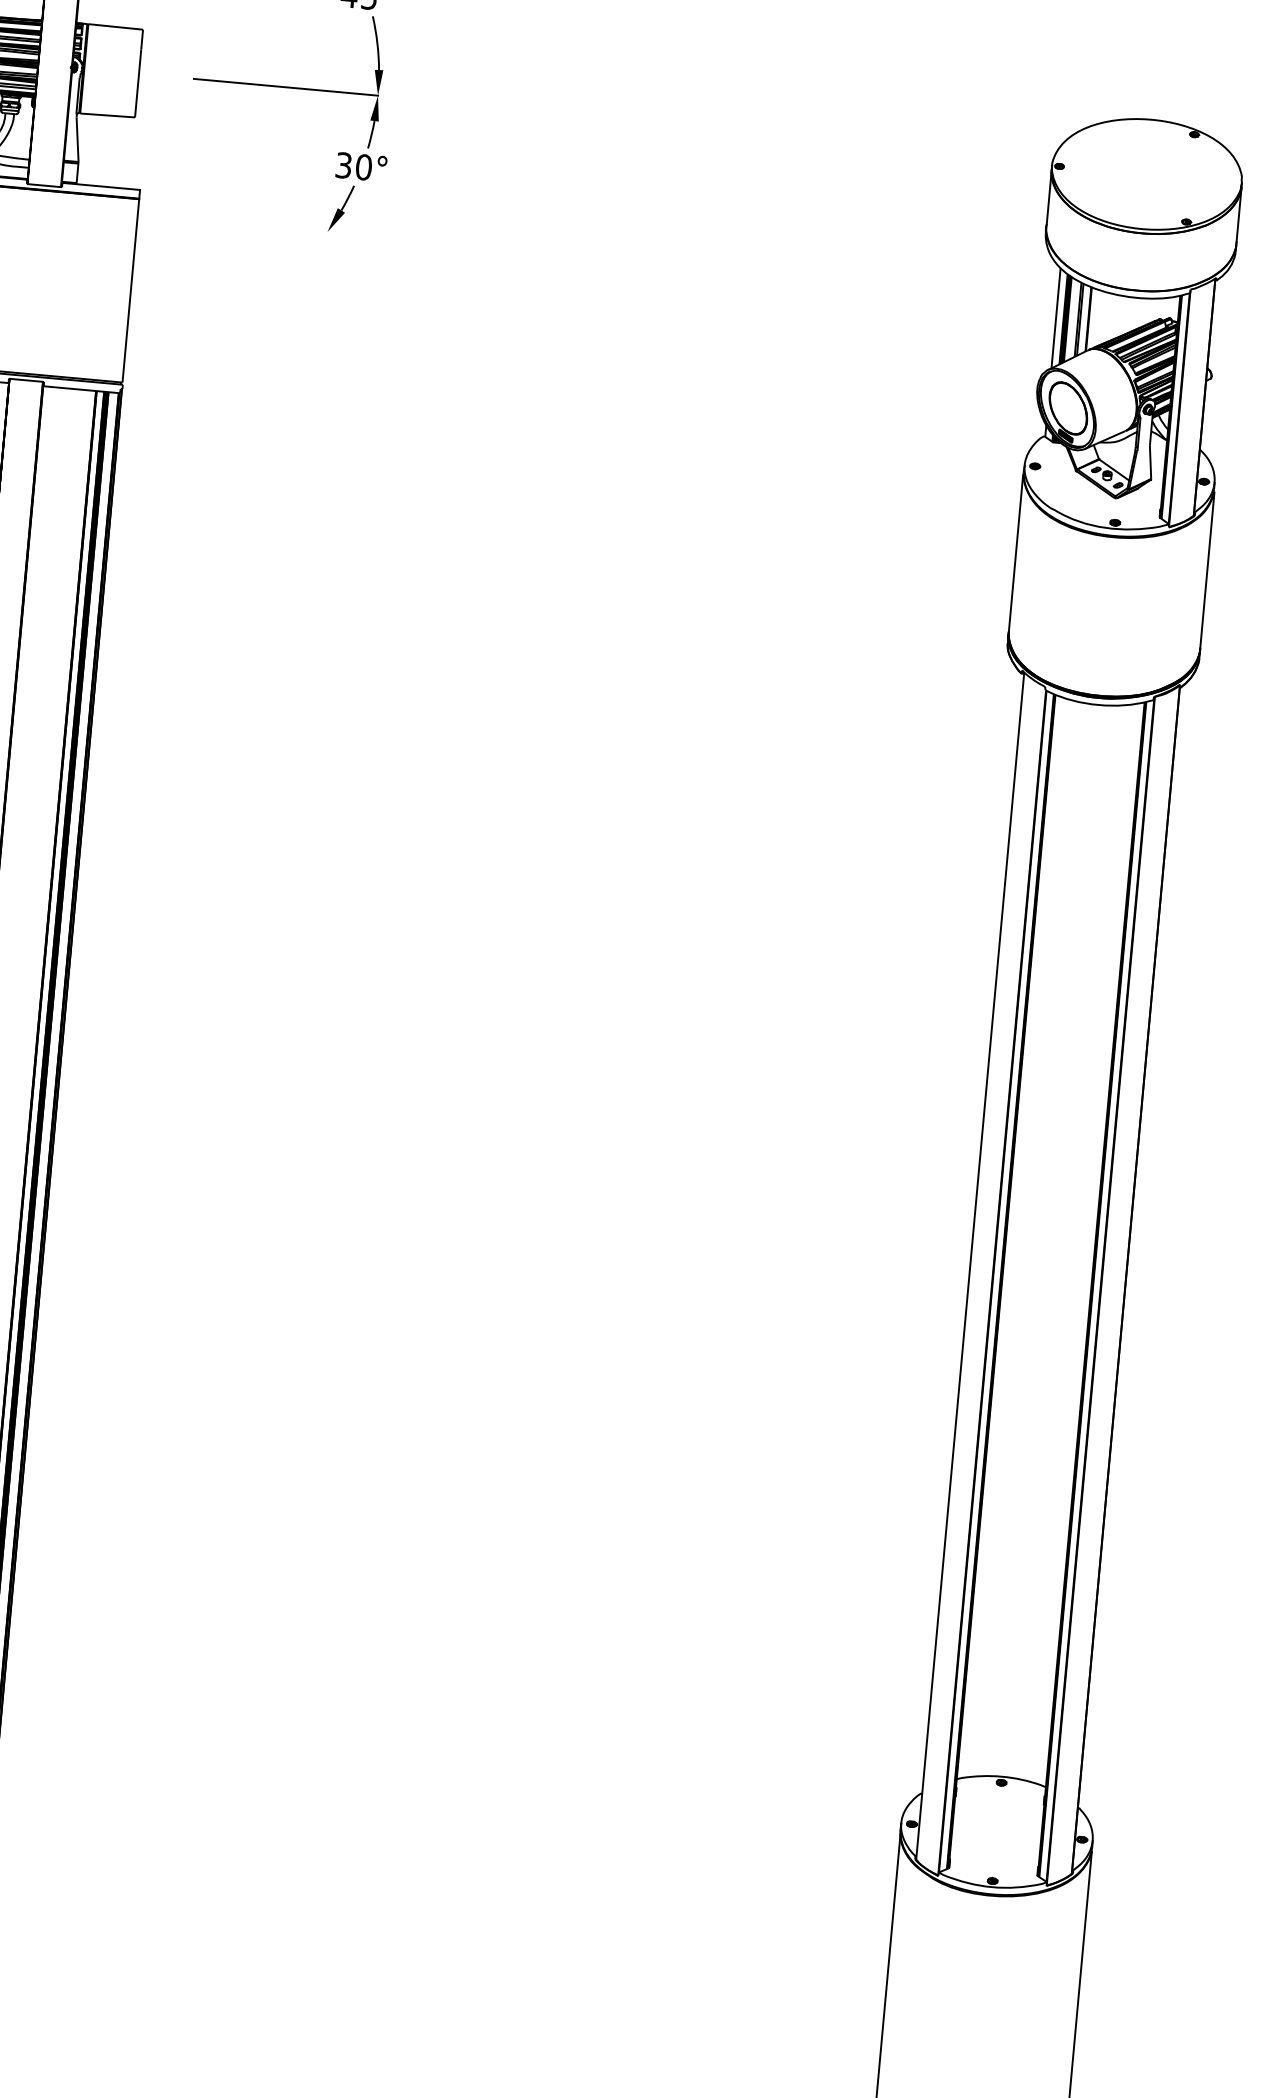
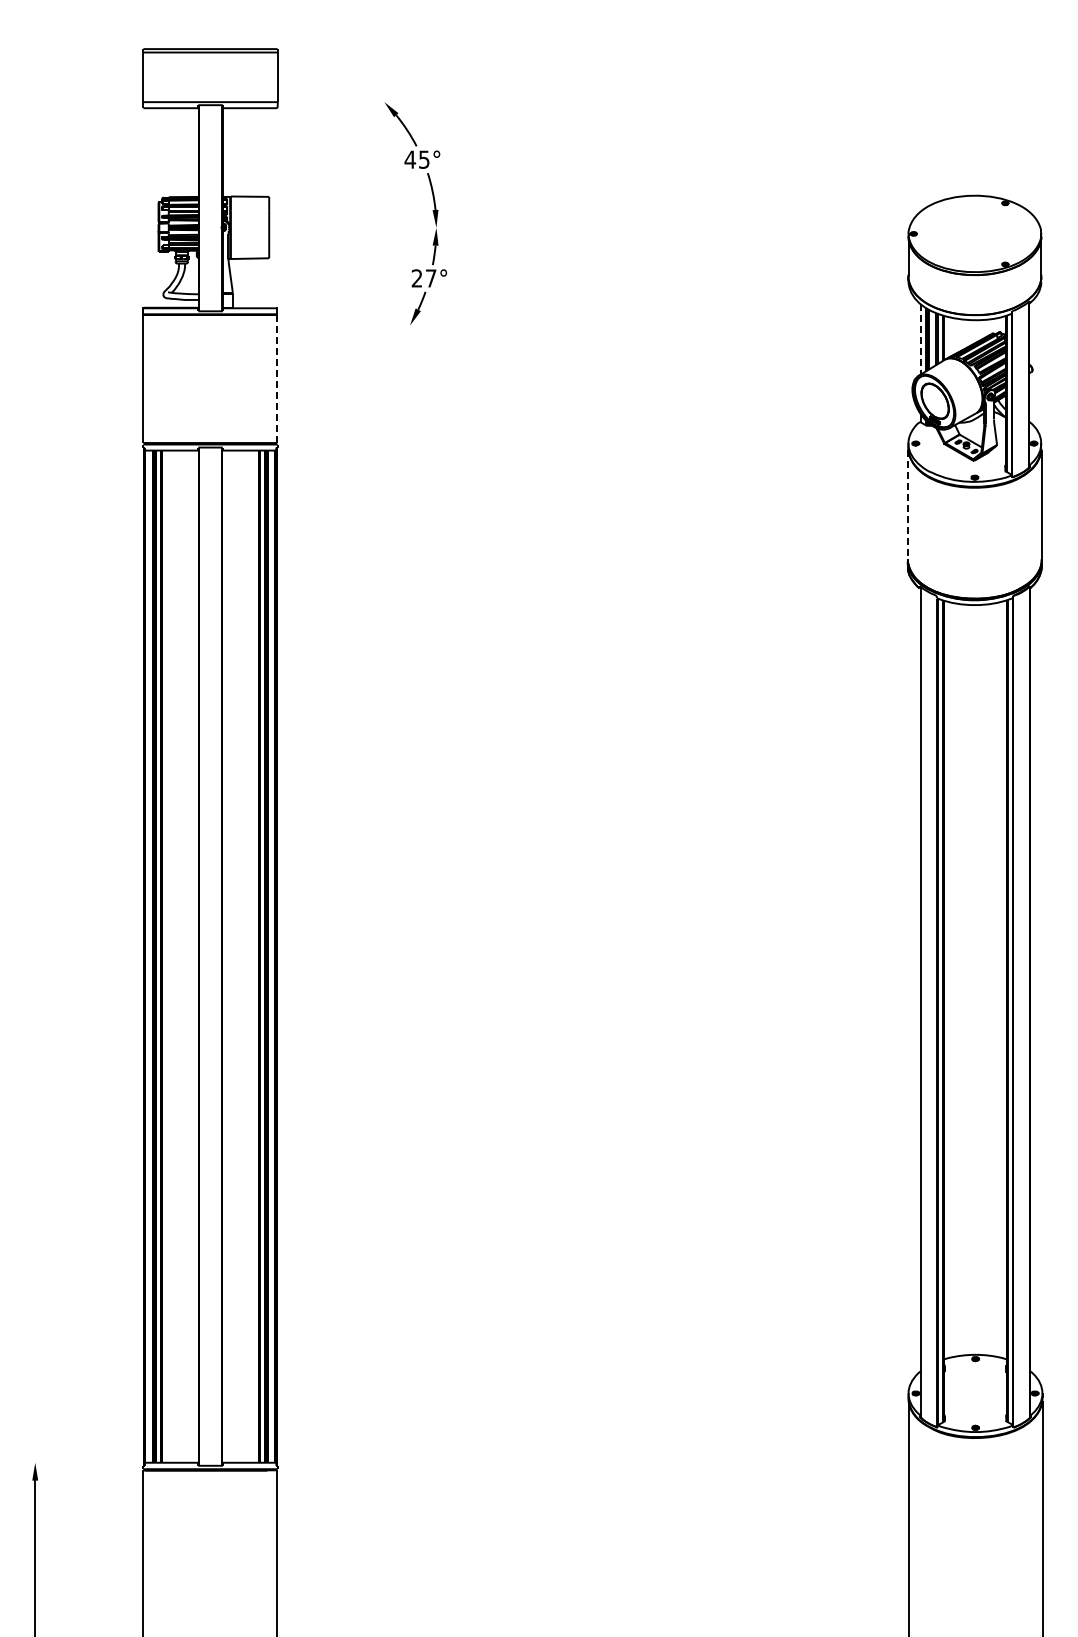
line: (285, 86) -> (371, 227), removed
text: (352, 166) -> (423, 278), 30° -> 27°
line: (131, 290) -> (277, 378), solid -> dashed
line: (1055, 318) -> (920, 339), solid -> dashed
line: (1015, 553) -> (907, 505), solid -> dashed

